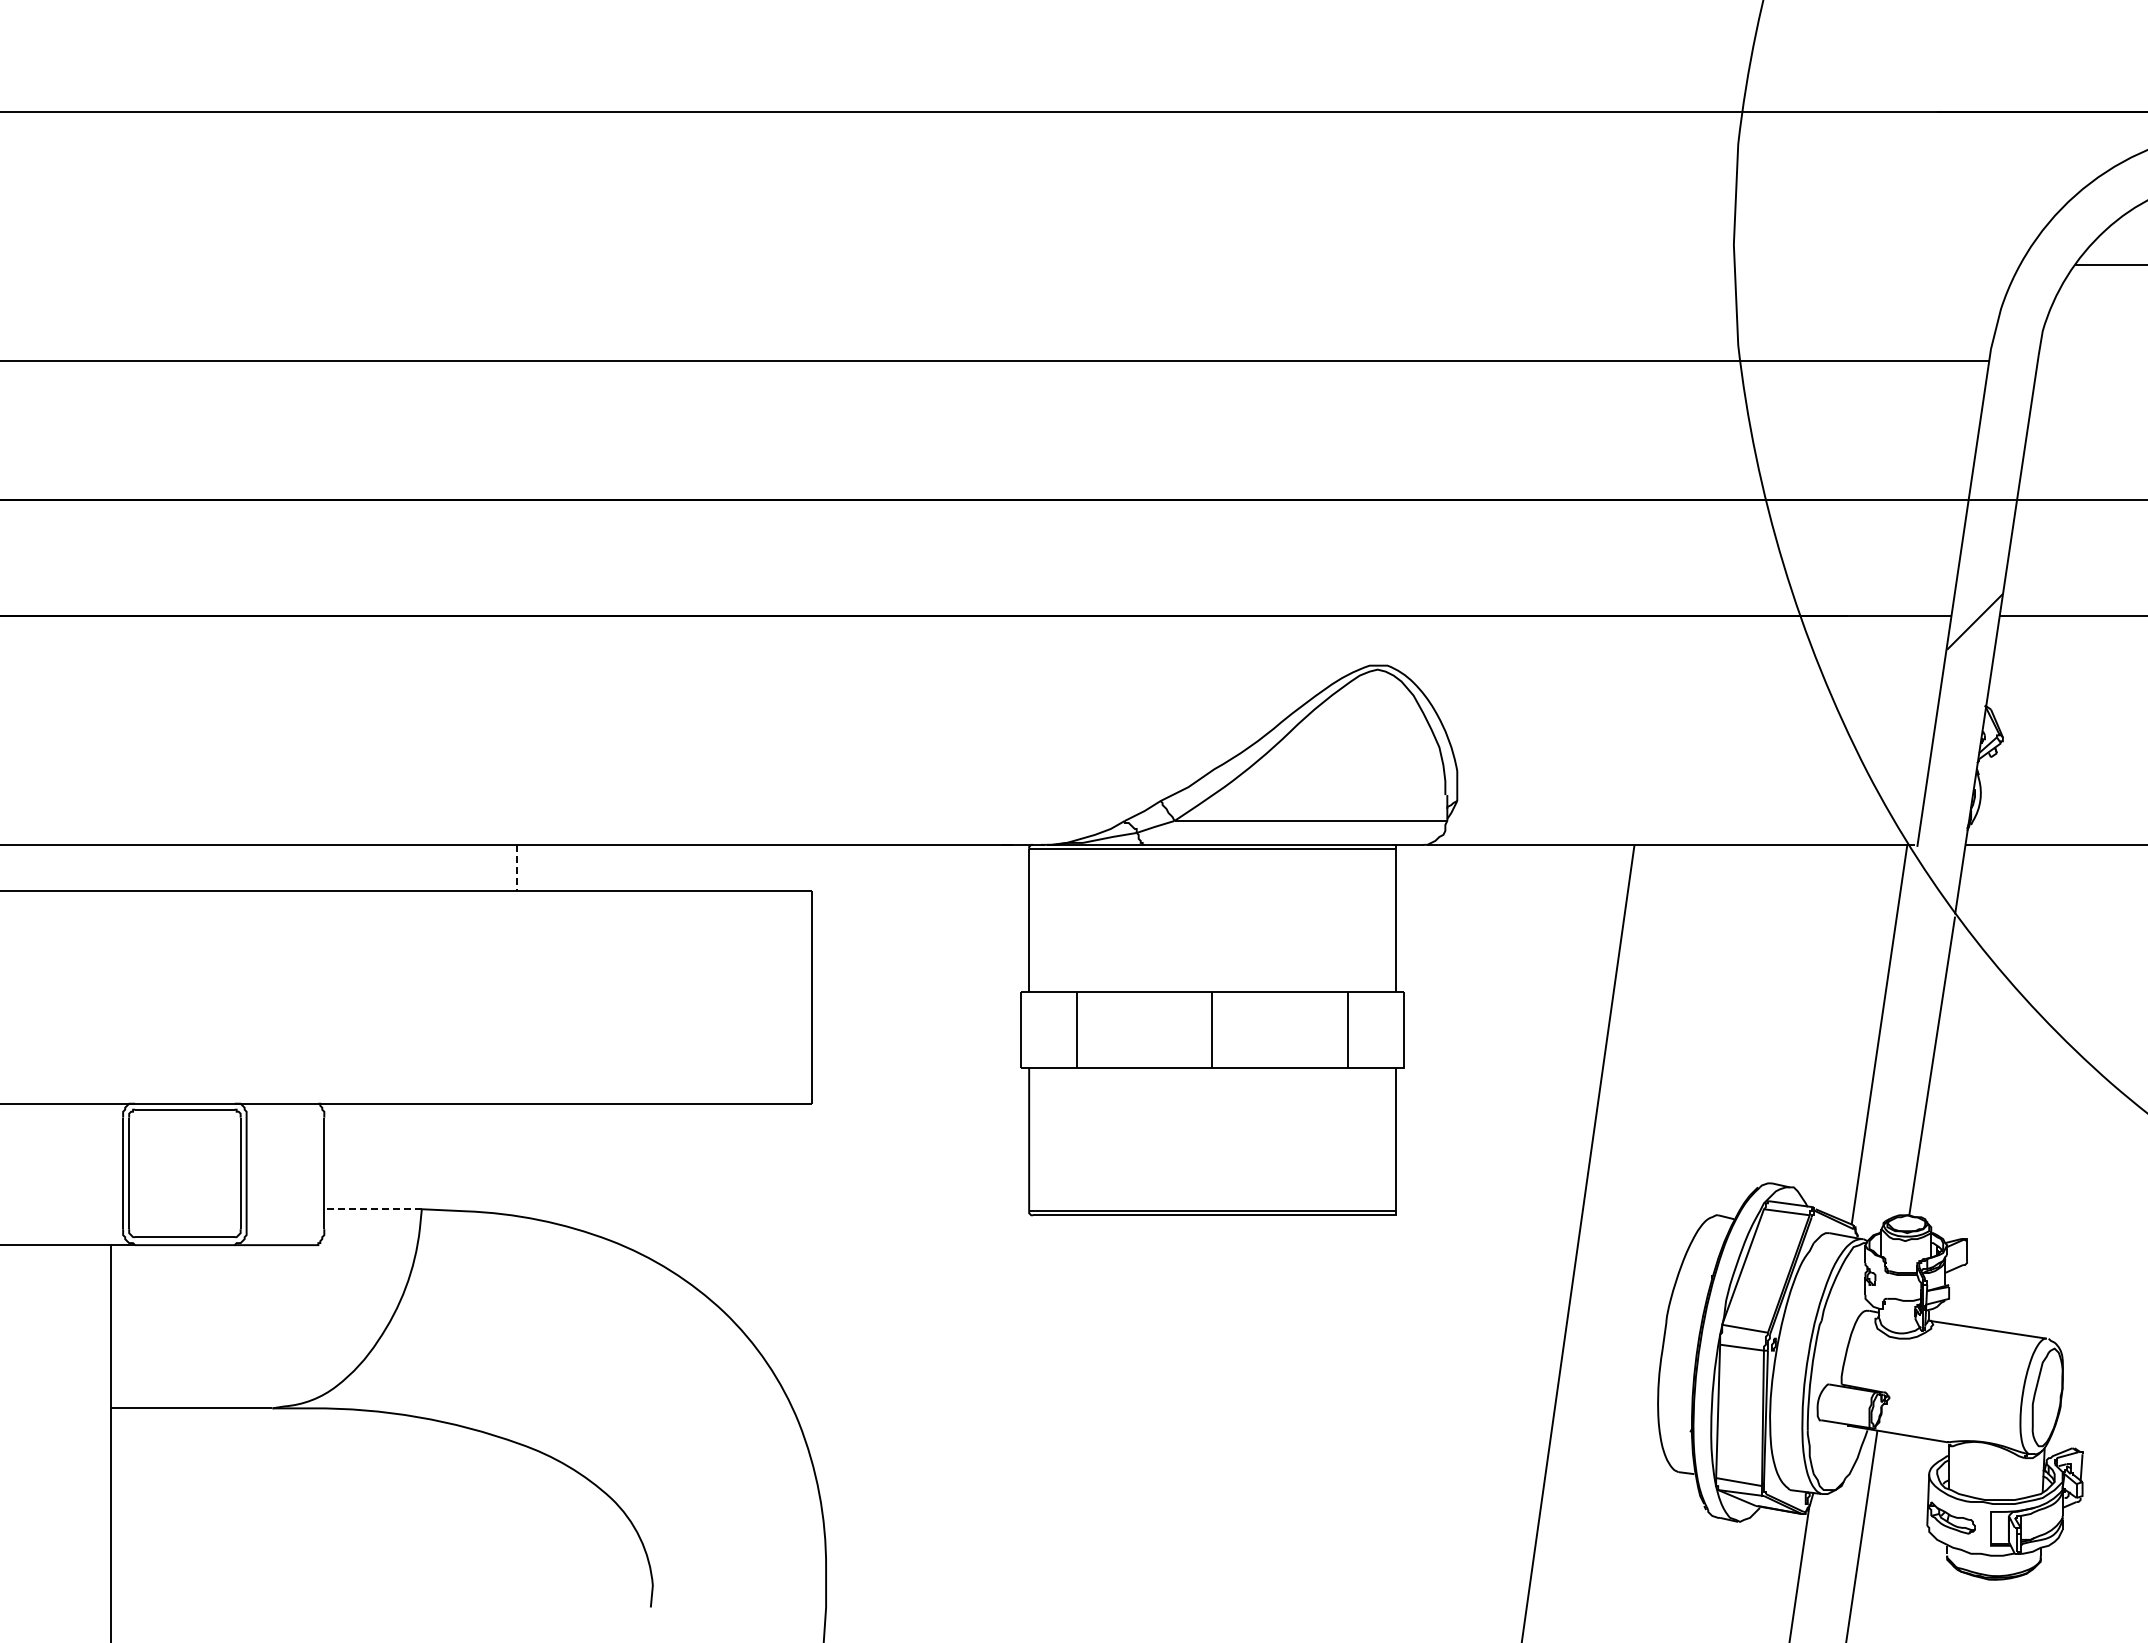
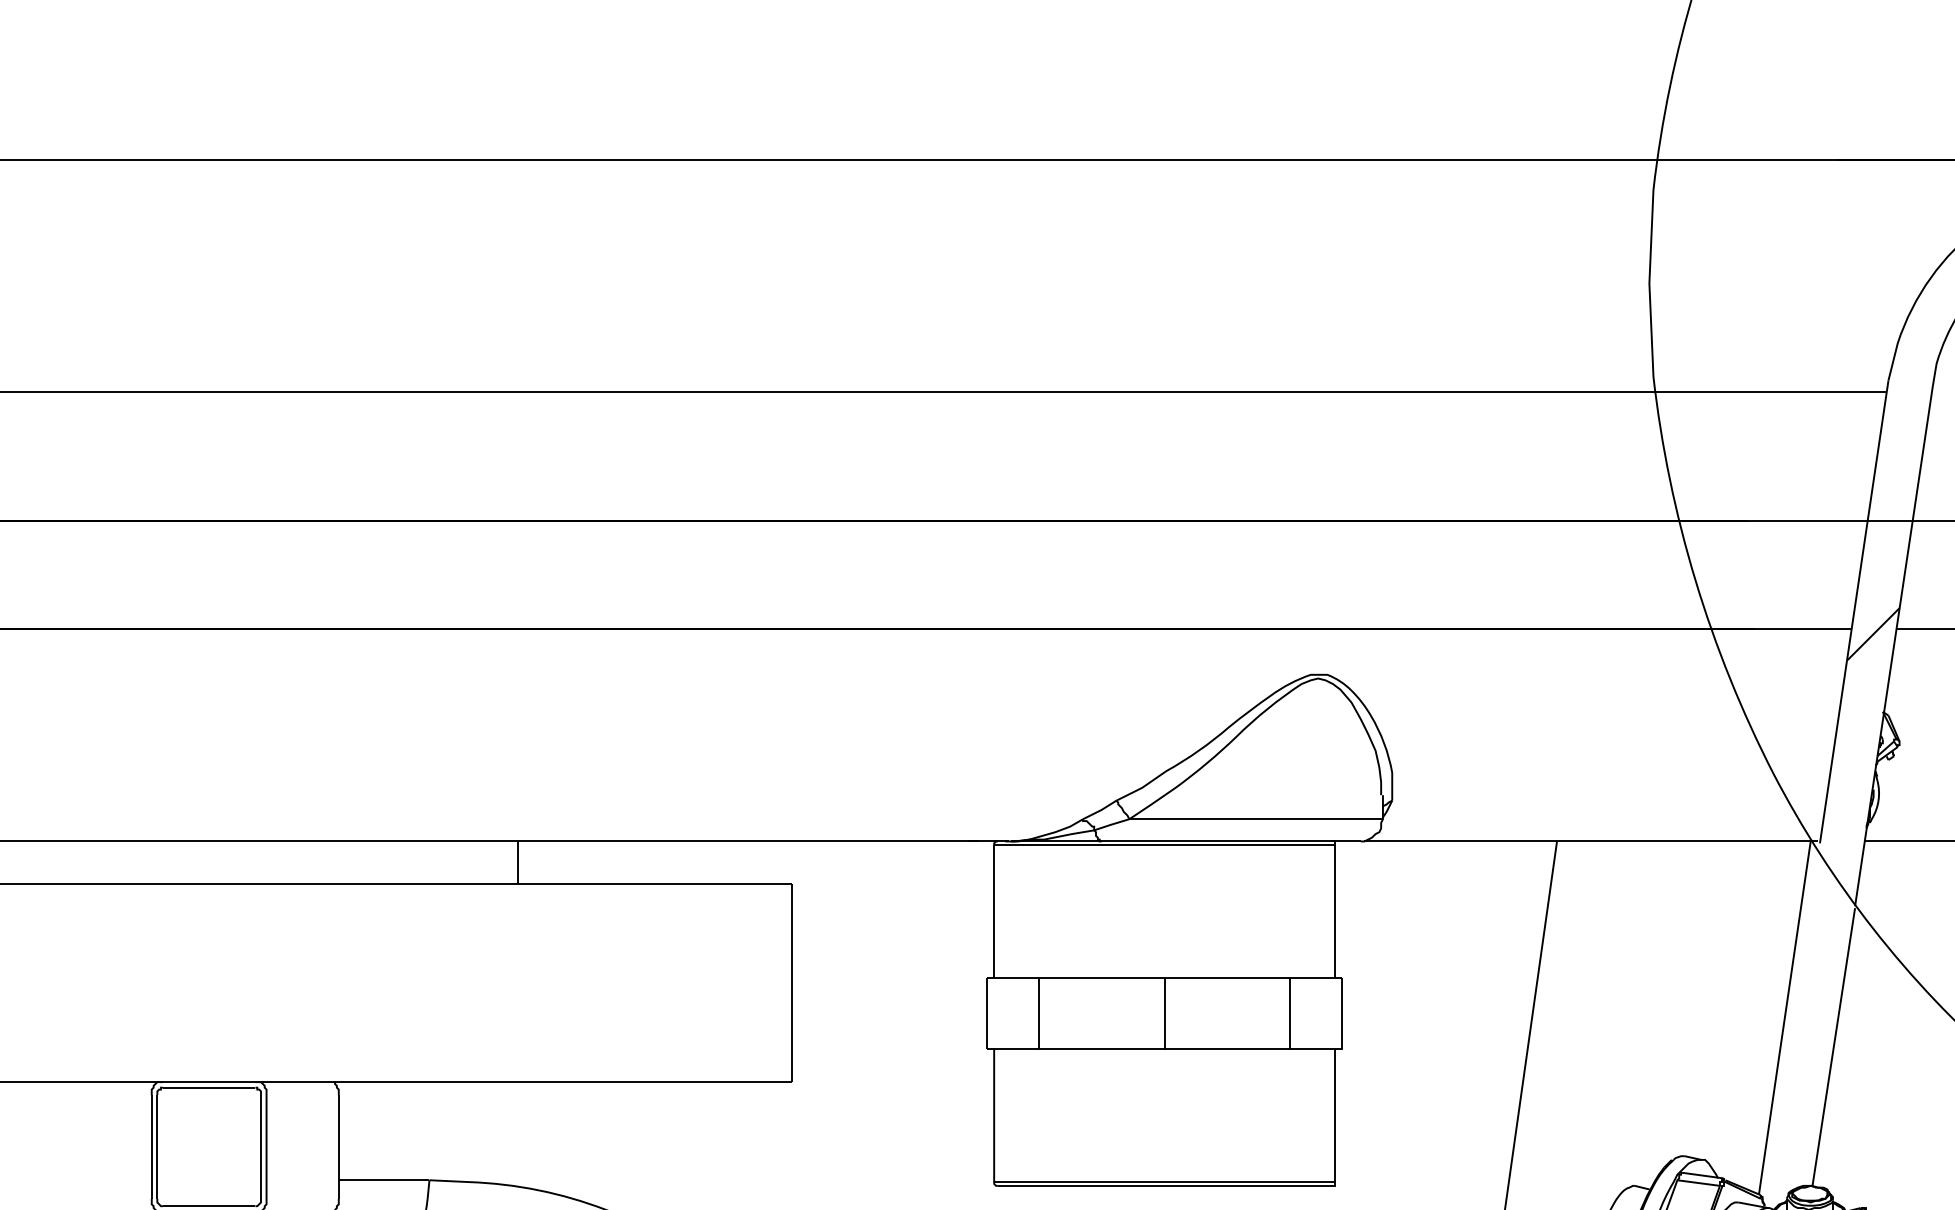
line: (517, 867) -> (518, 862), dashed -> solid
line: (373, 1209) -> (384, 1180), dashed -> solid

